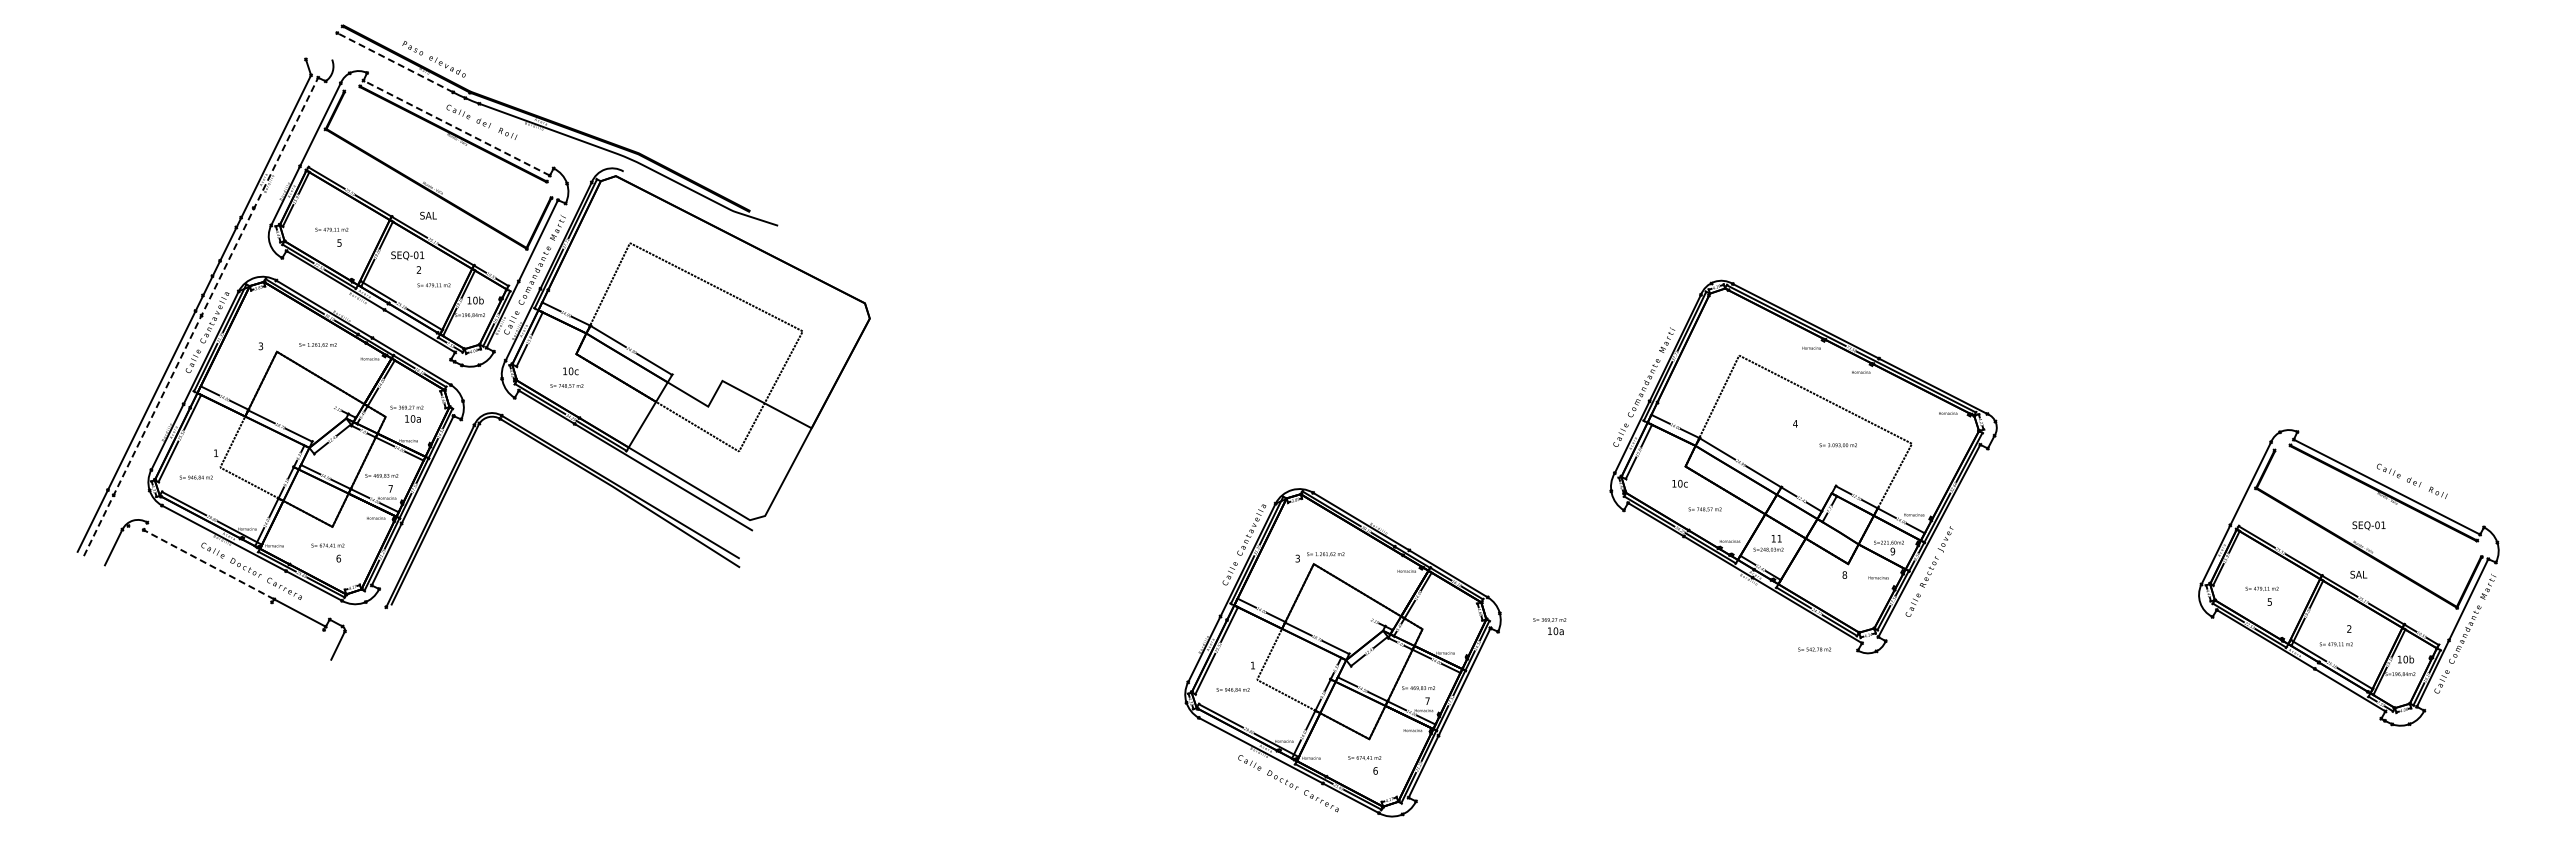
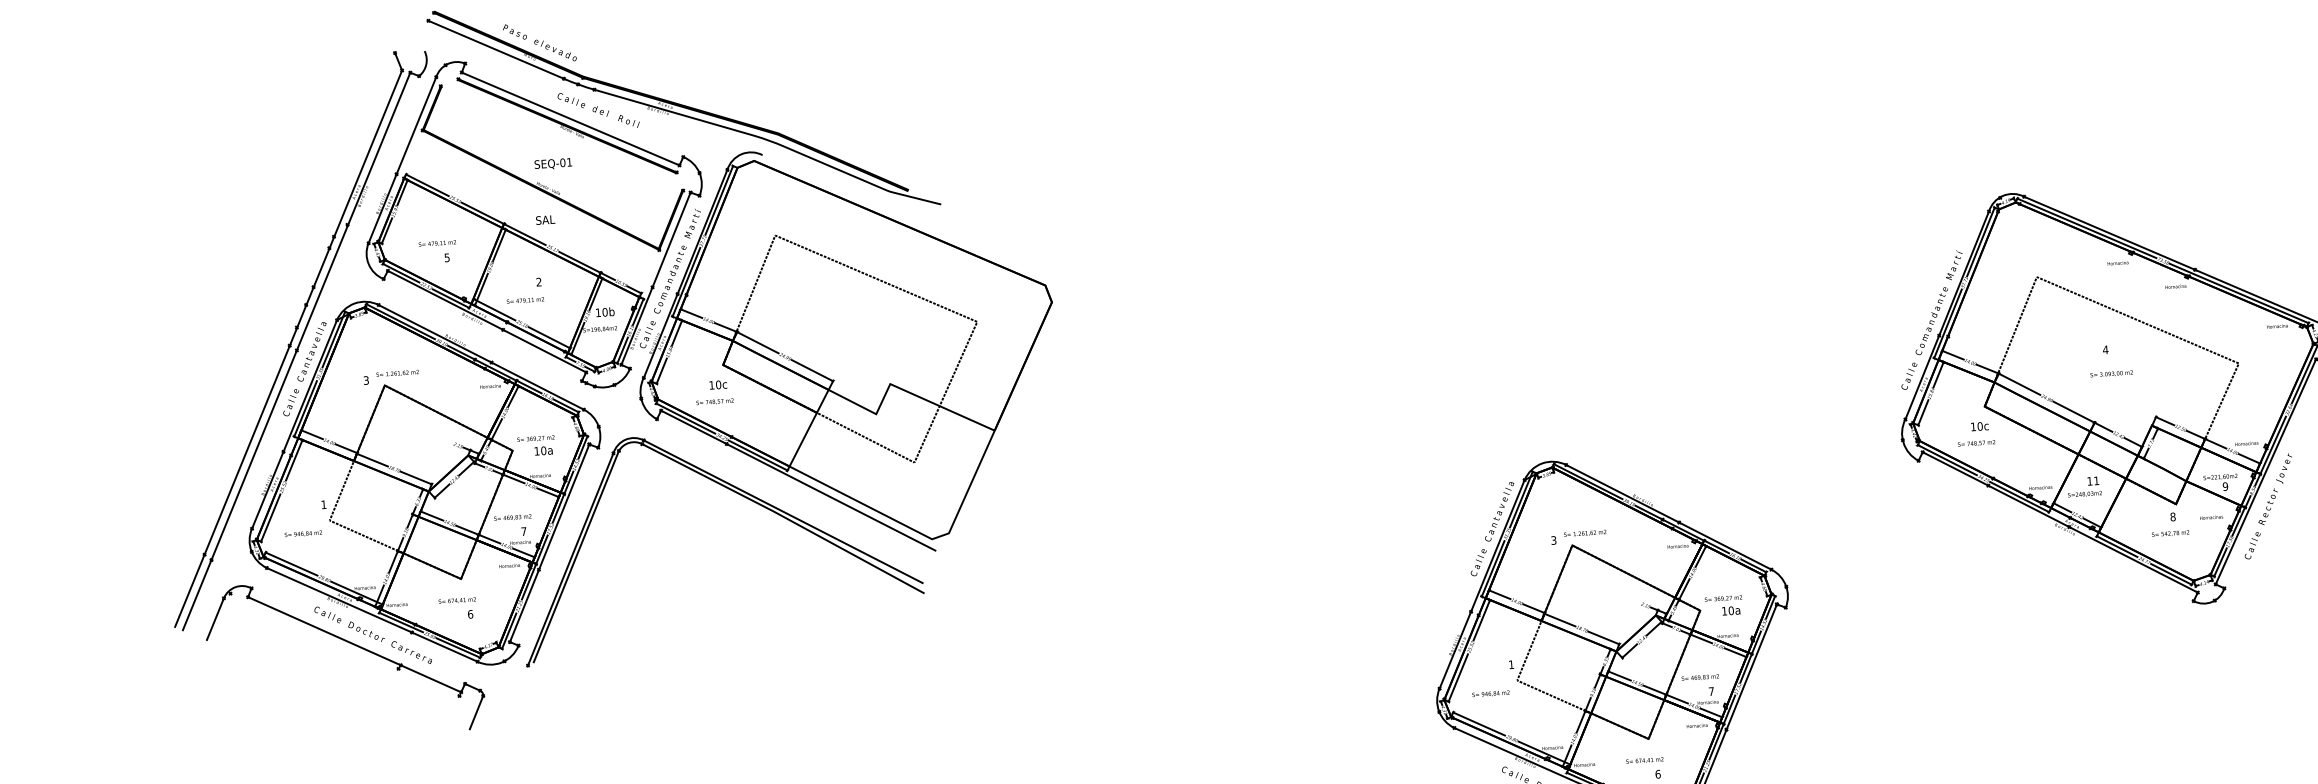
line: (394, 62) -> (495, 49), dashed -> solid
line: (456, 128) -> (570, 119), dashed -> solid
text: (407, 255) -> (553, 163), moved
text: (433, 285) -> (524, 300), moved
line: (201, 316) -> (296, 351), dashed -> solid
text: (317, 345) -> (397, 374), moved
text: (1837, 445) -> (2110, 374), moved
text: (1704, 509) -> (1975, 443), moved
line: (204, 562) -> (319, 629), dashed -> solid
text: (1549, 626) -> (1723, 605), moved
text: (1814, 649) -> (2170, 533), moved

